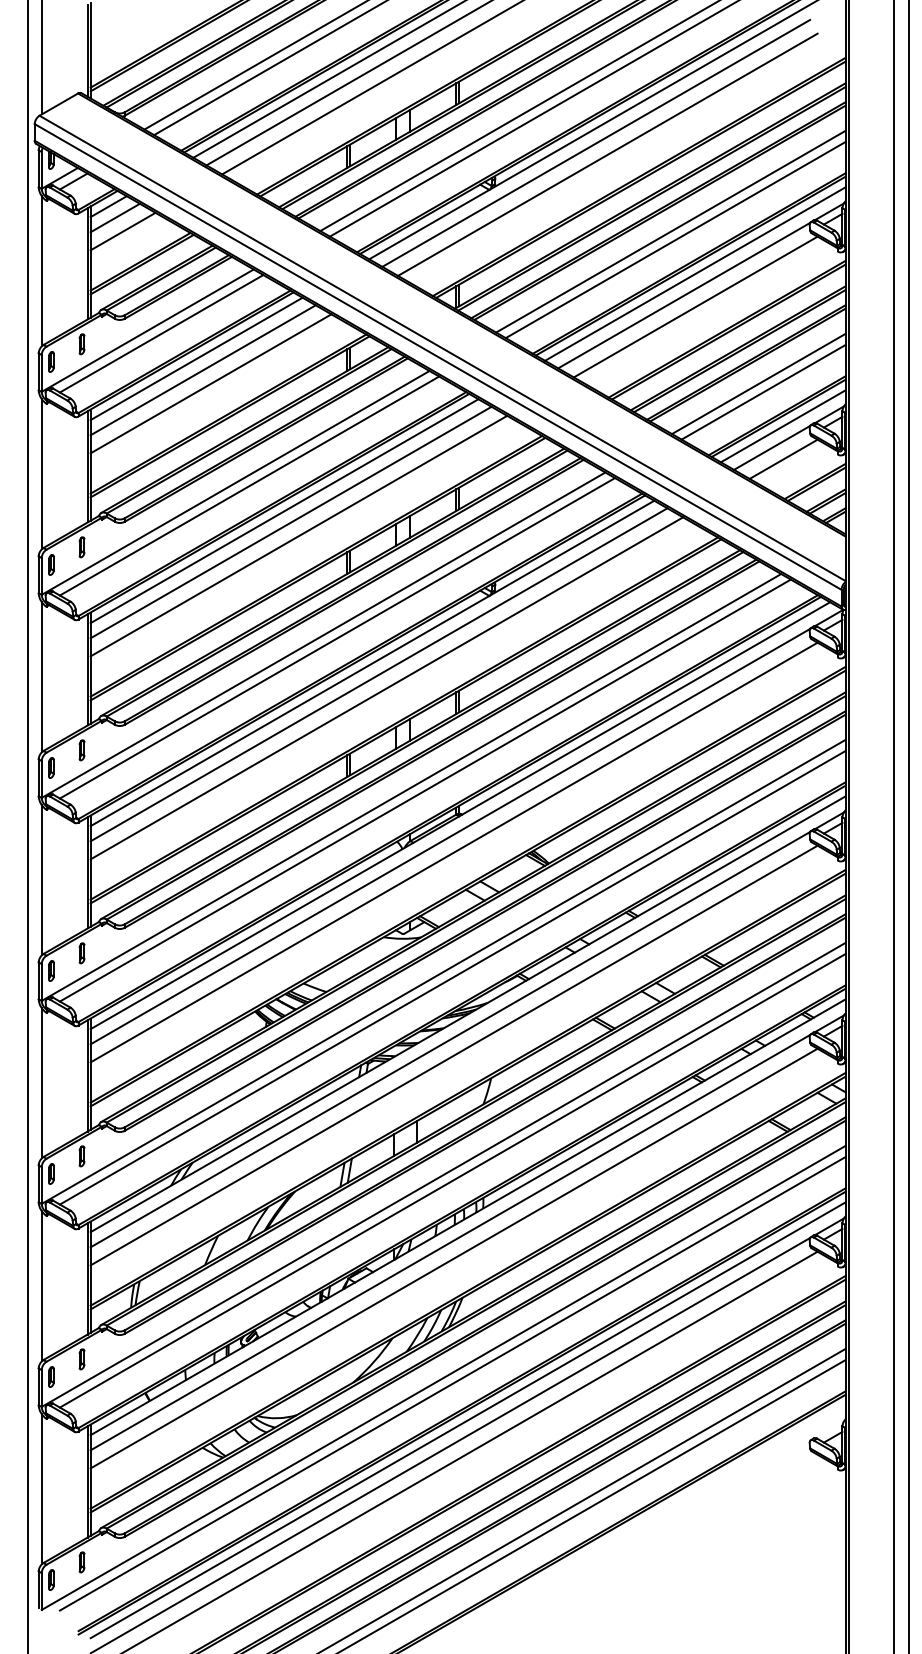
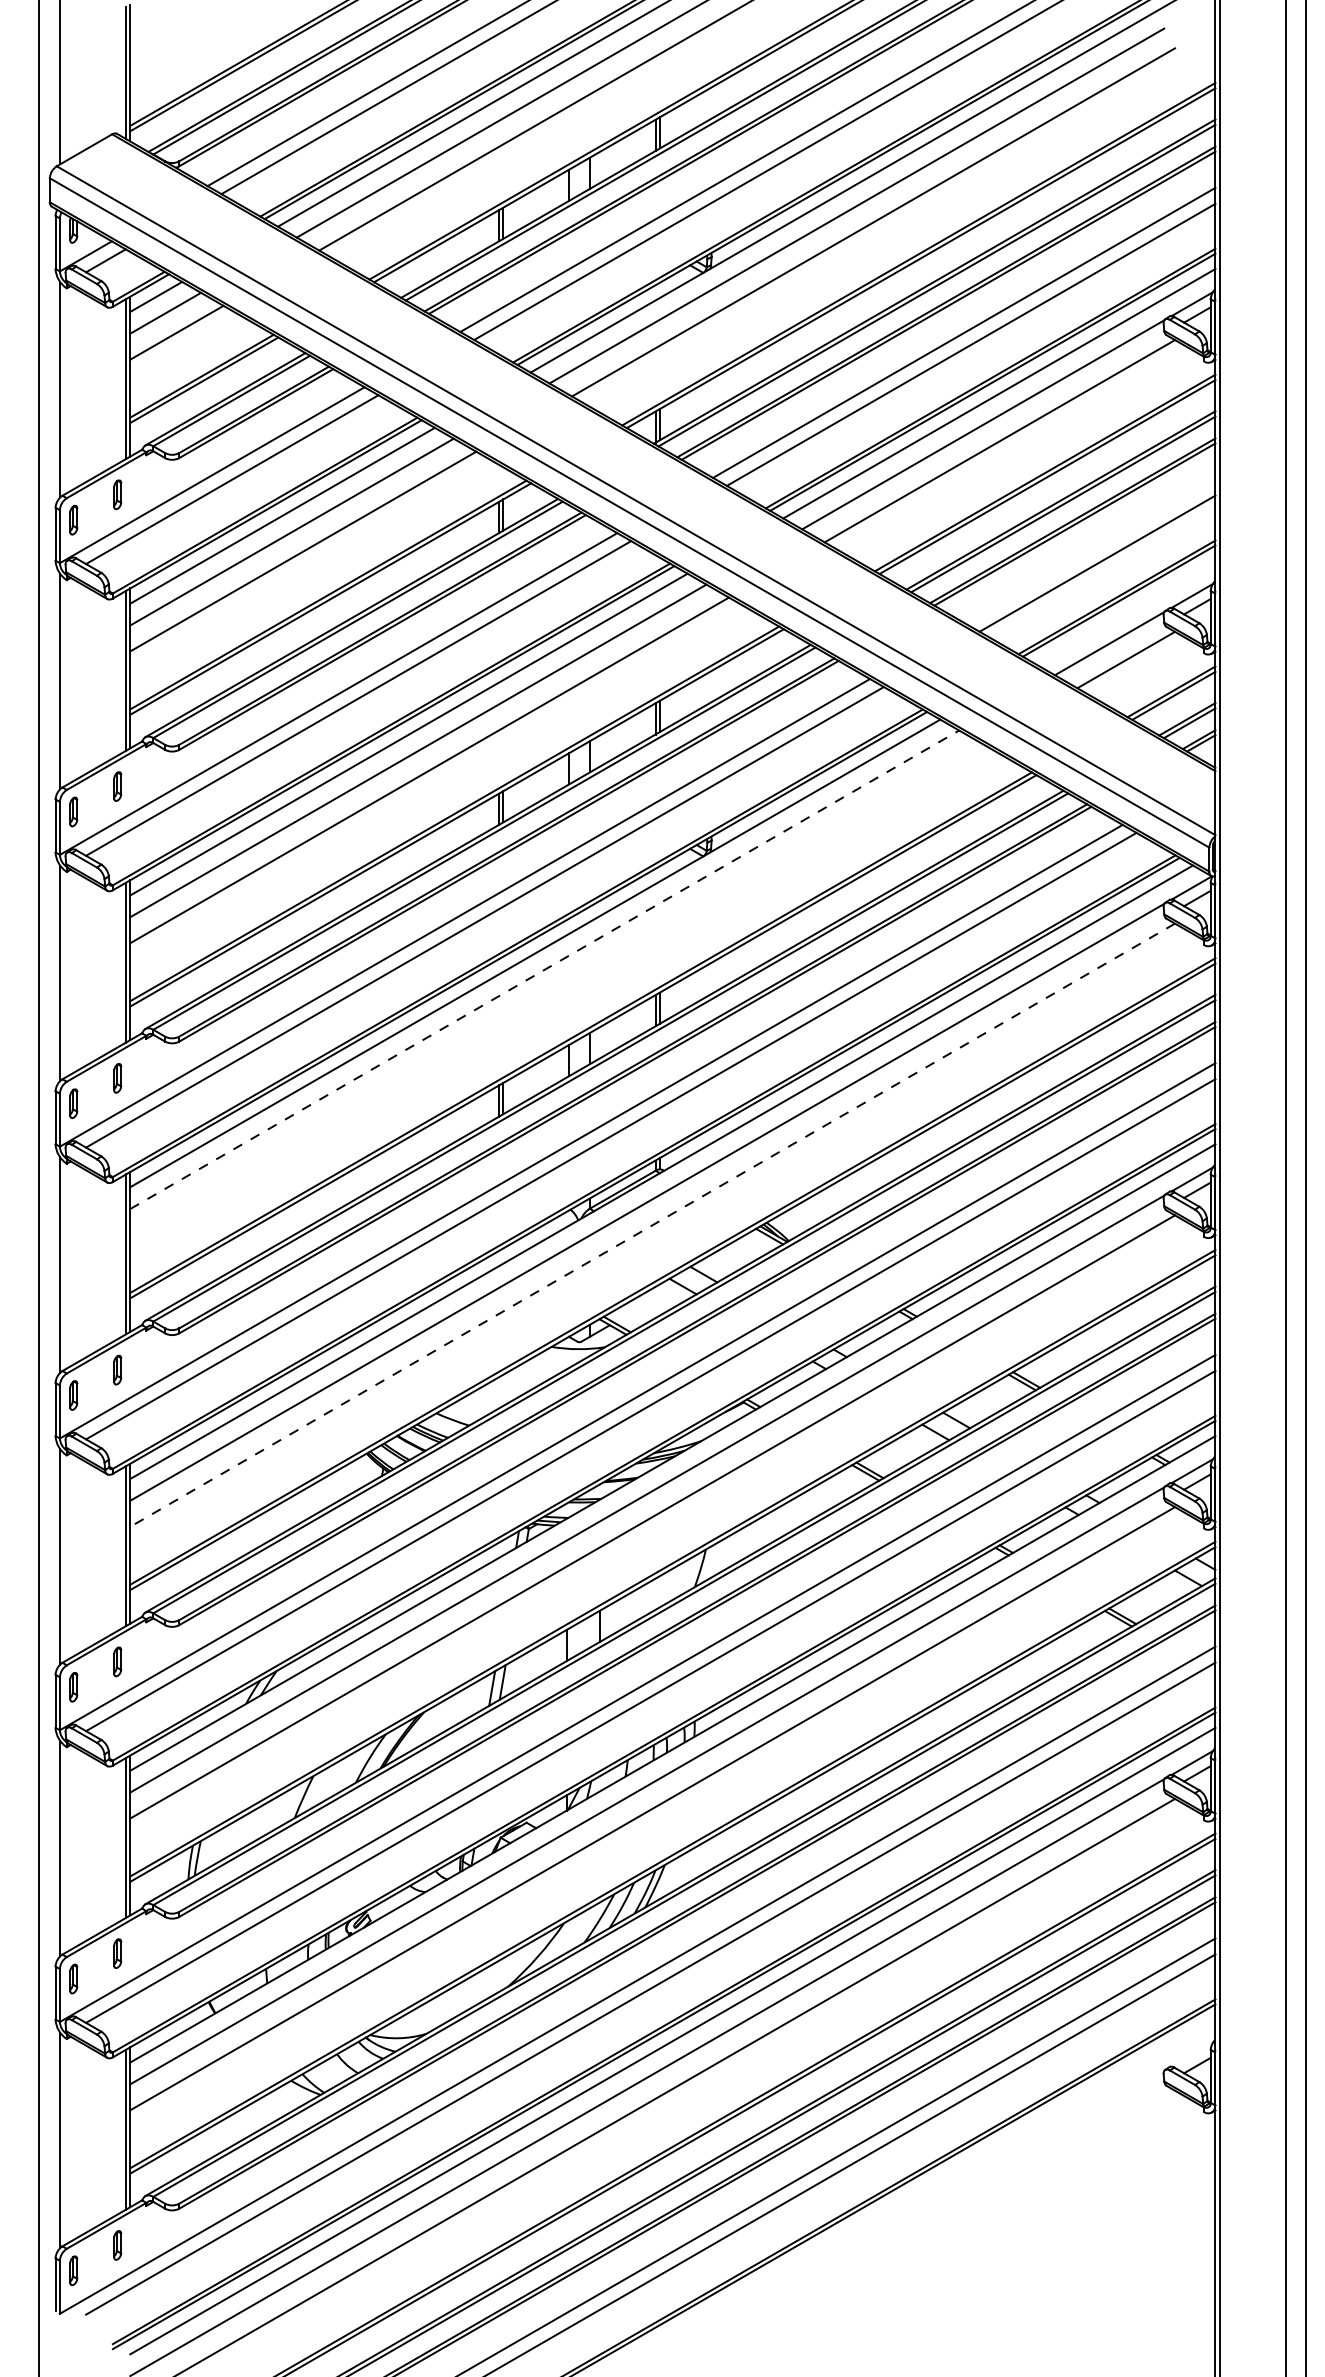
line: (758, 383) -> (1090, 551), removed
line: (782, 426) -> (1124, 612), removed
line: (379, 674) -> (545, 969), solid -> dashed
line: (386, 688) -> (555, 989), removed
line: (454, 852) -> (653, 1225), solid -> dashed

